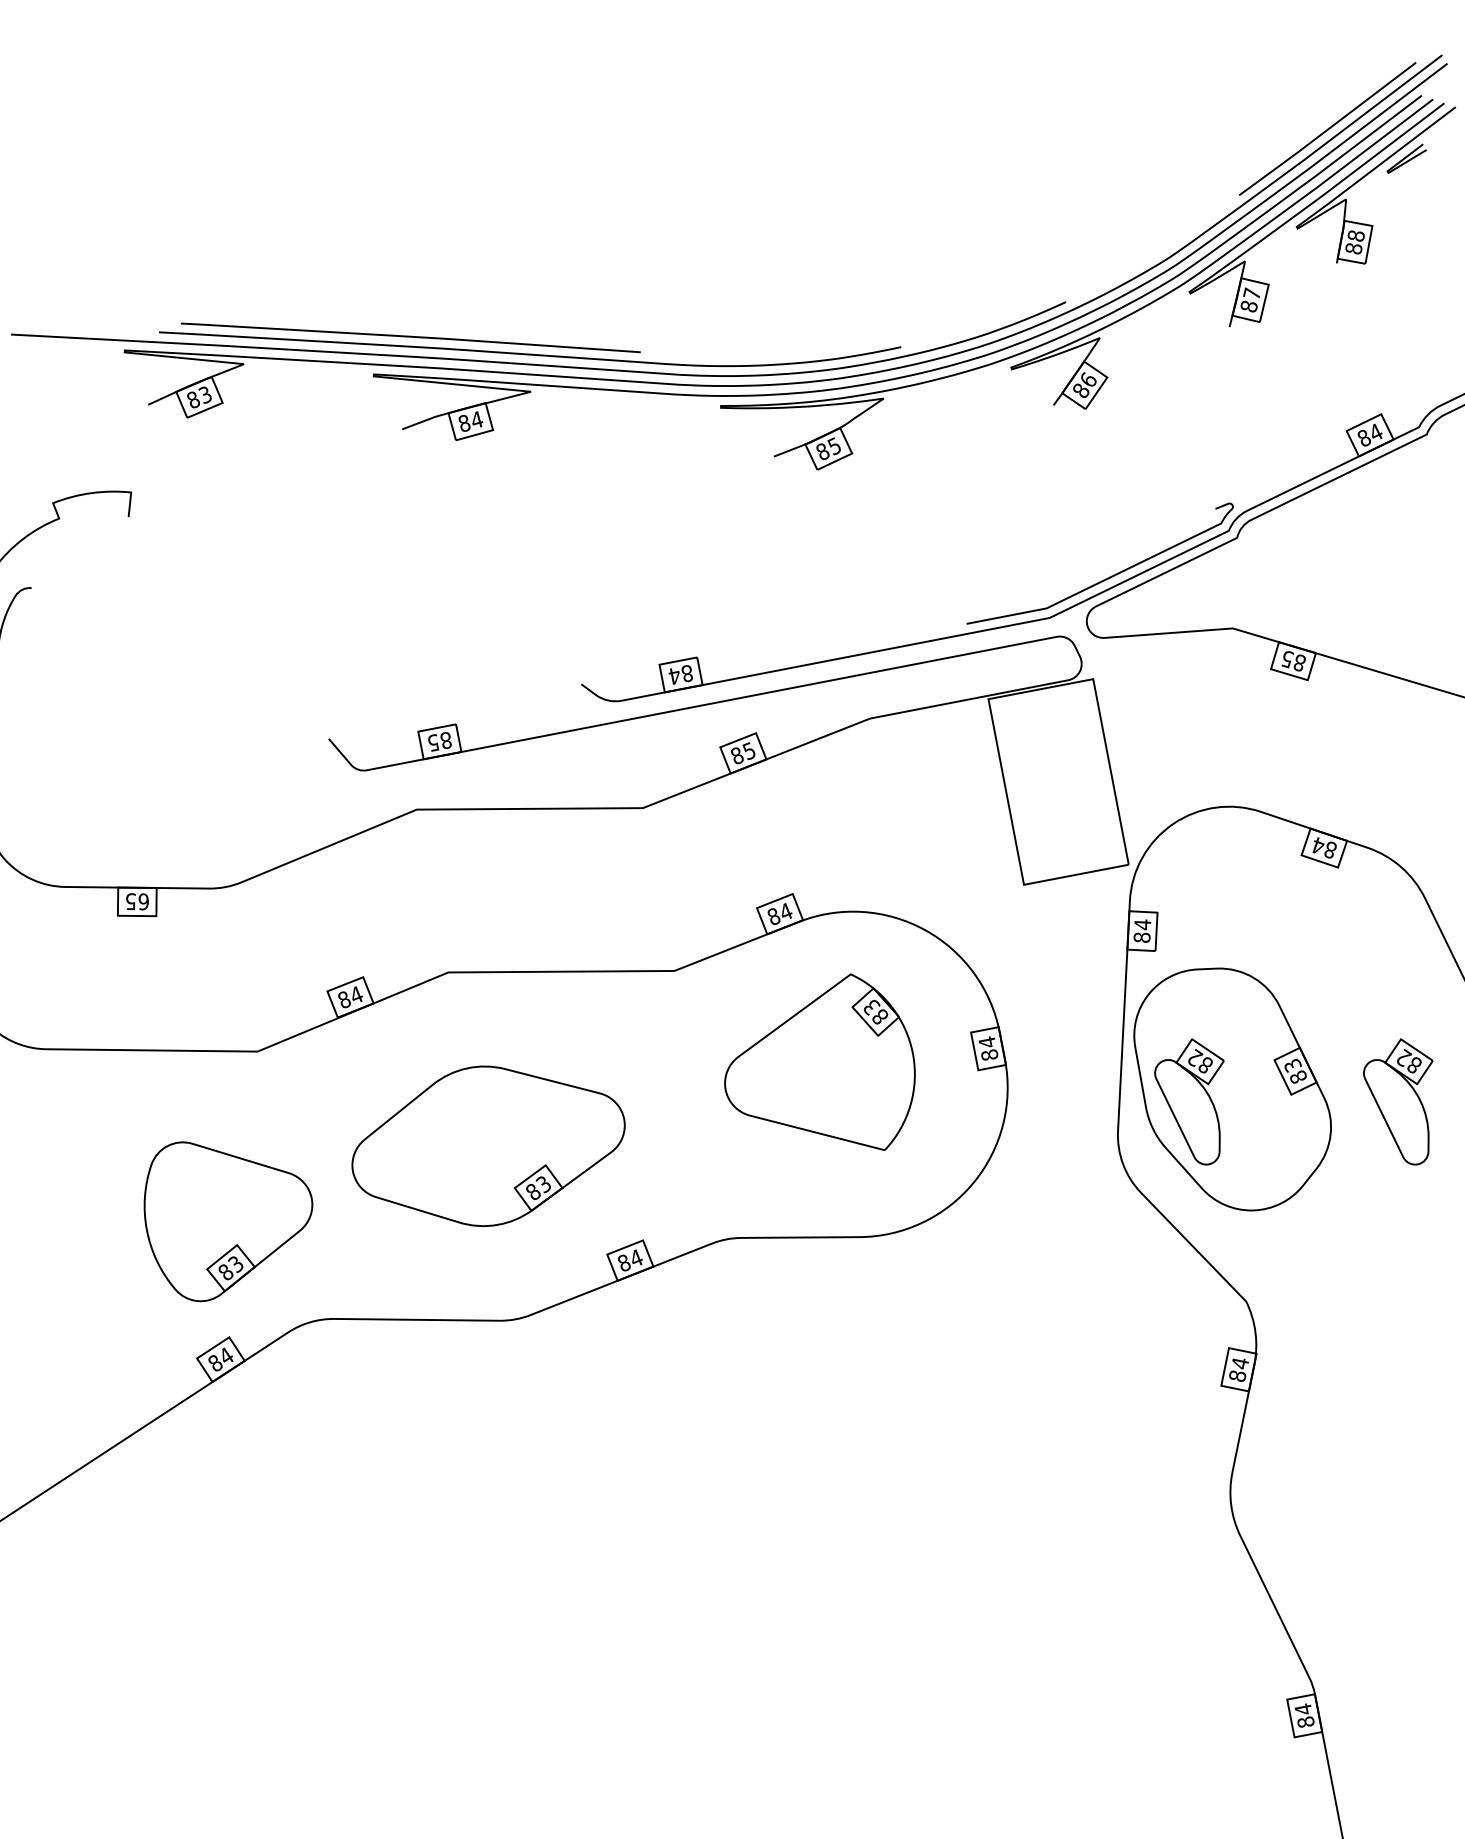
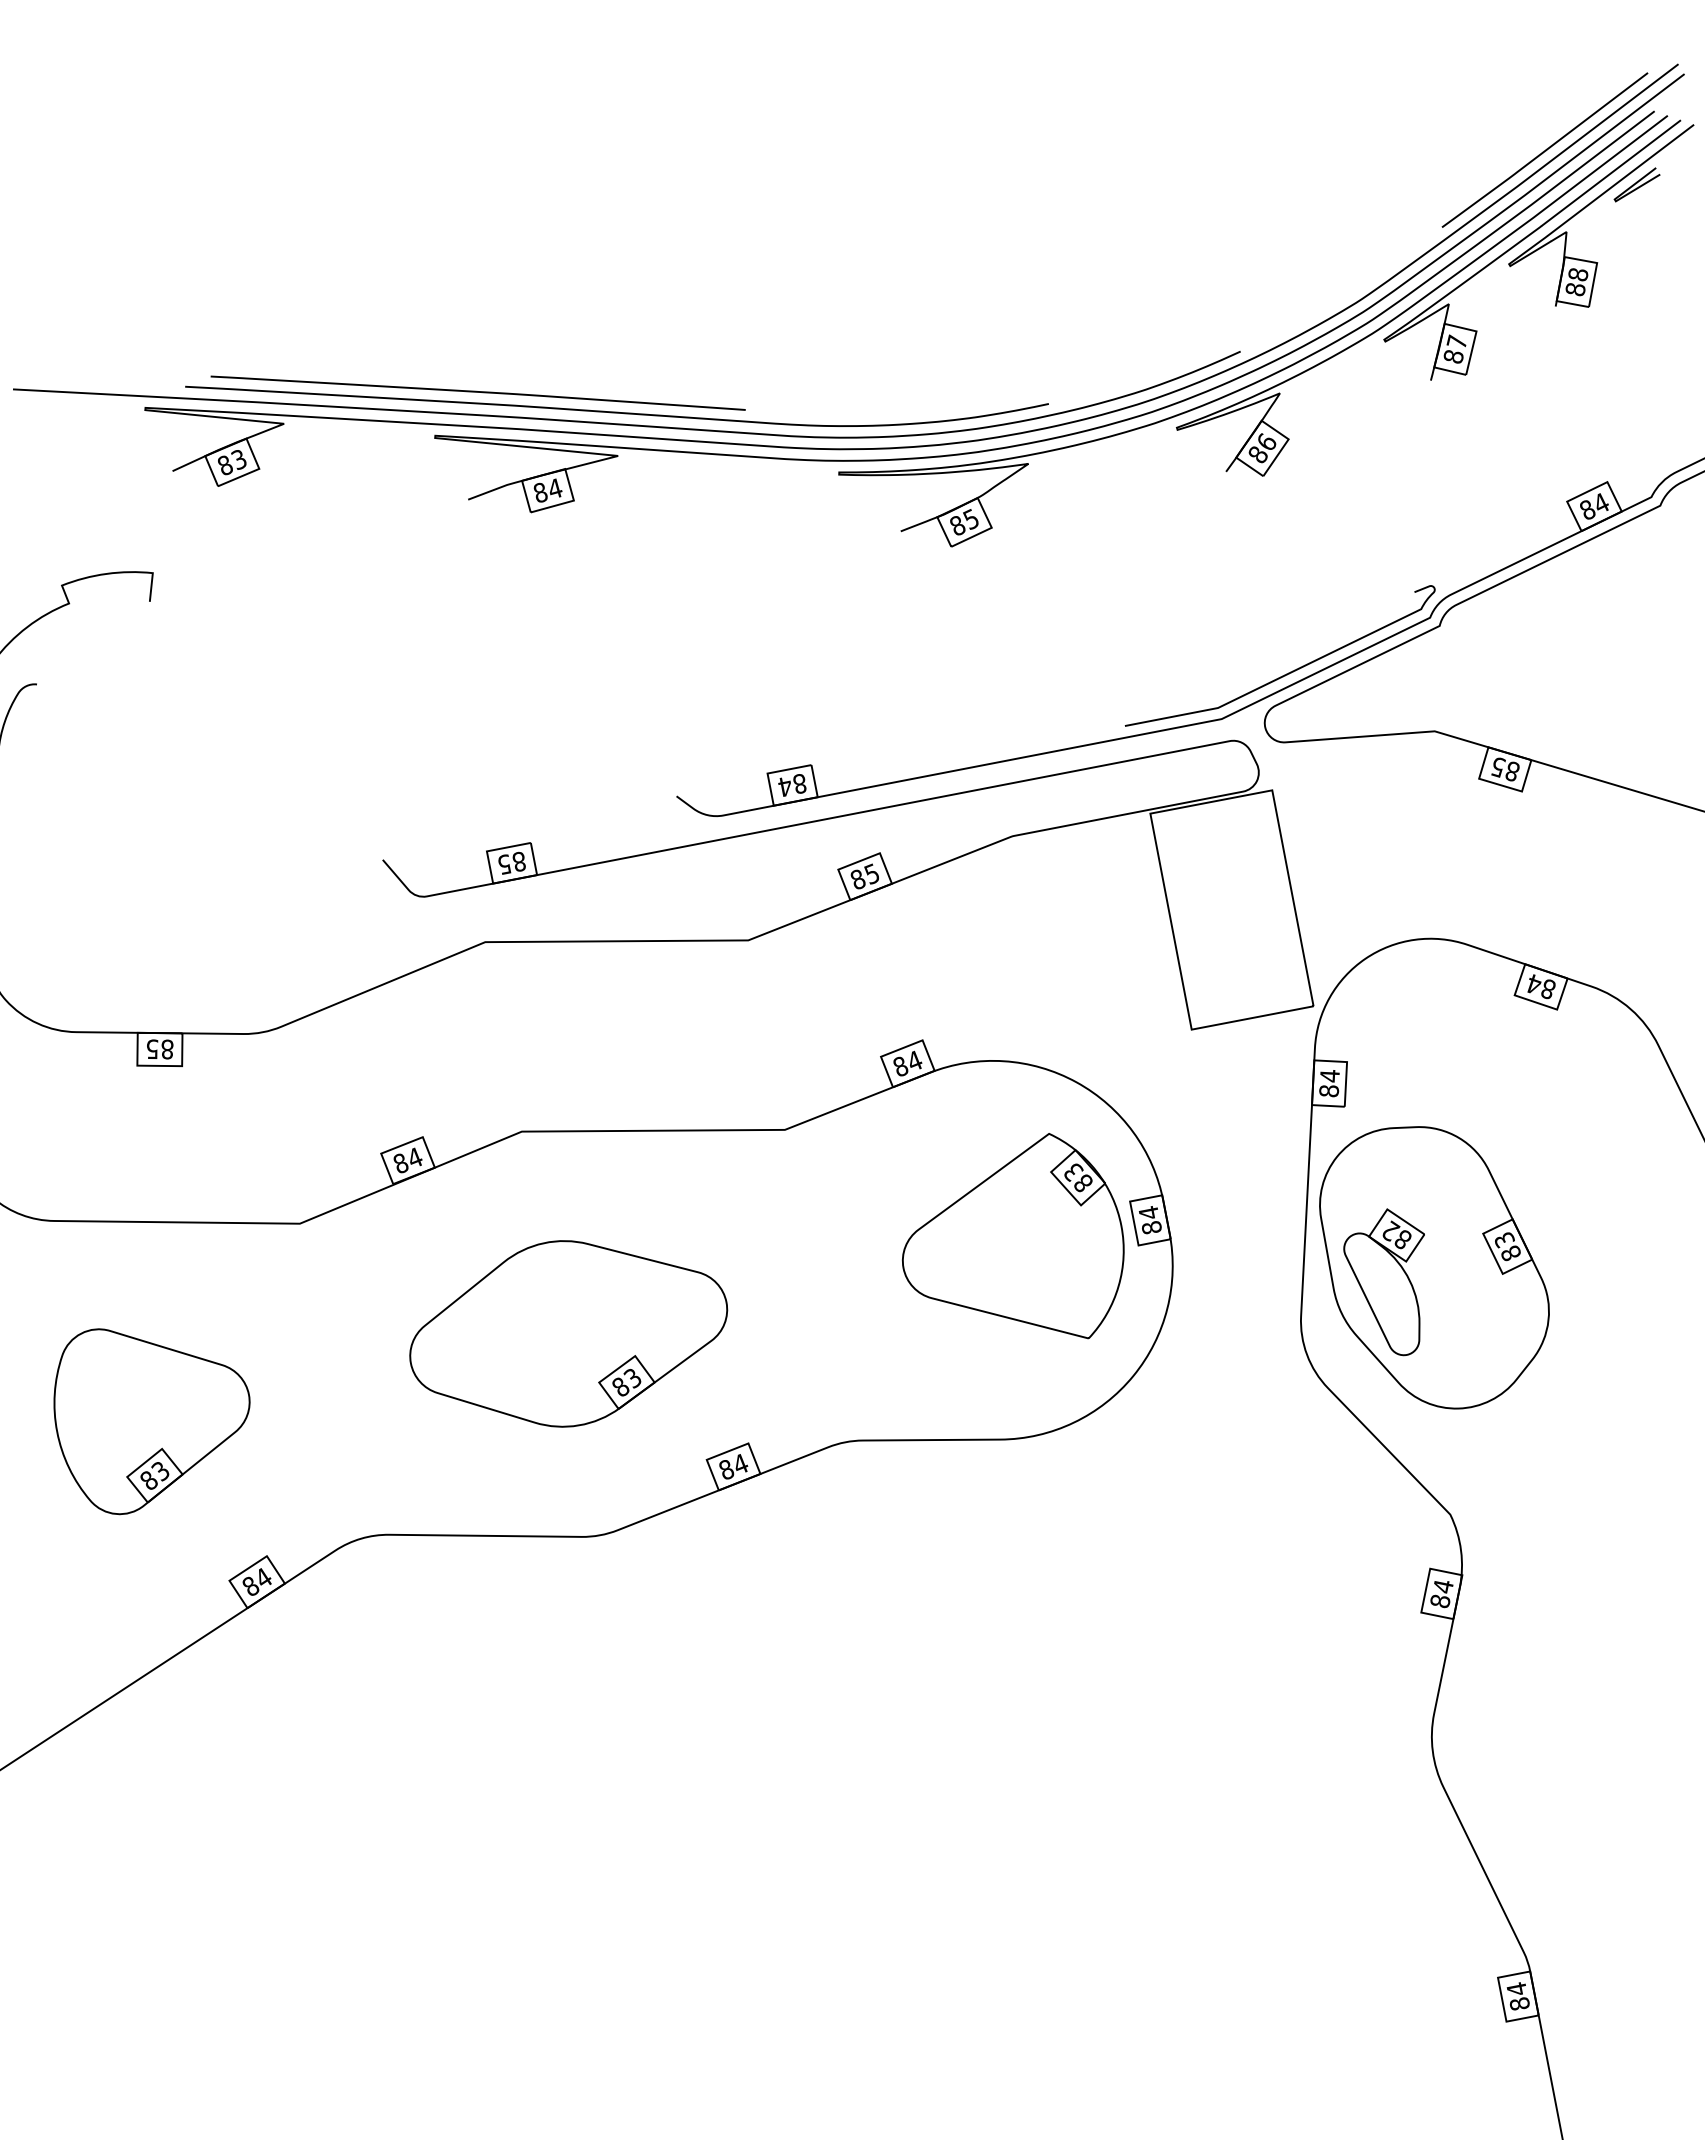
text: (143, 901) -> (167, 1049), 65 -> 85
part: (820, 1062) -> (1013, 1236), moved
part: (1397, 1102) -> (1626, 1282), removed
part: (228, 1221) -> (151, 1421), moved

